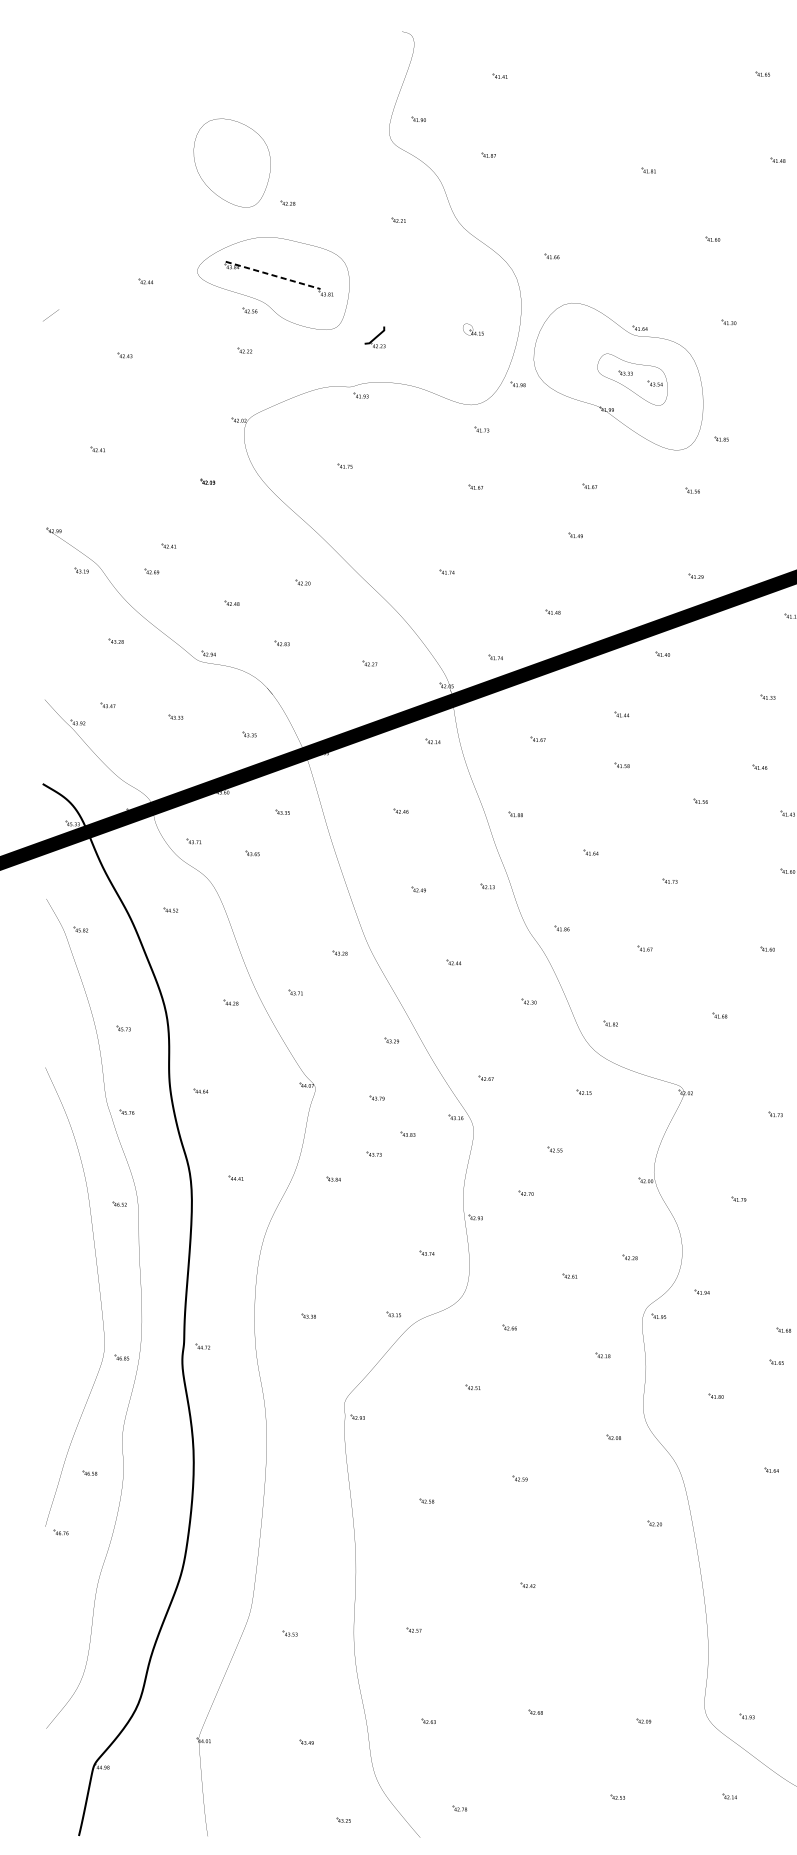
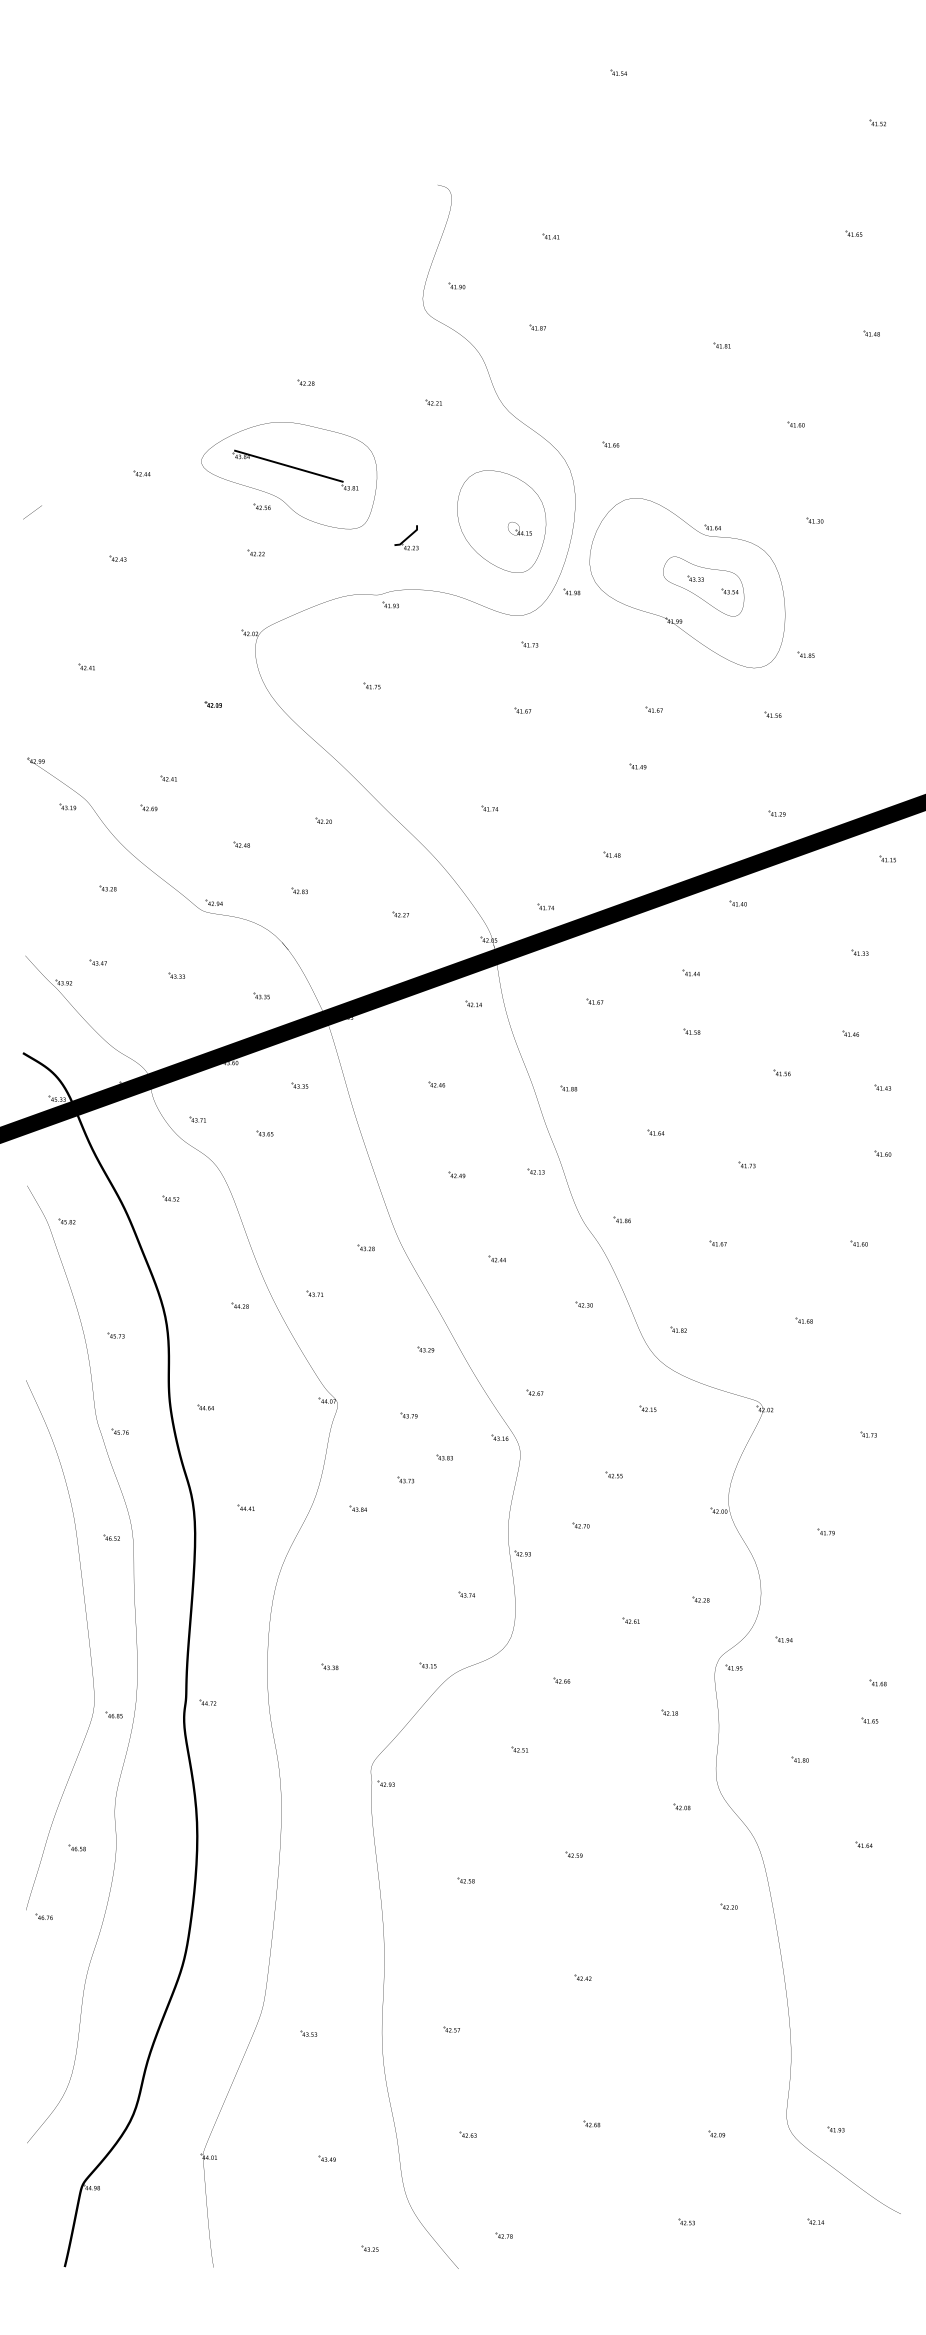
part: (232, 162) -> (501, 521), moved
line: (272, 275) -> (288, 466), dashed -> solid

